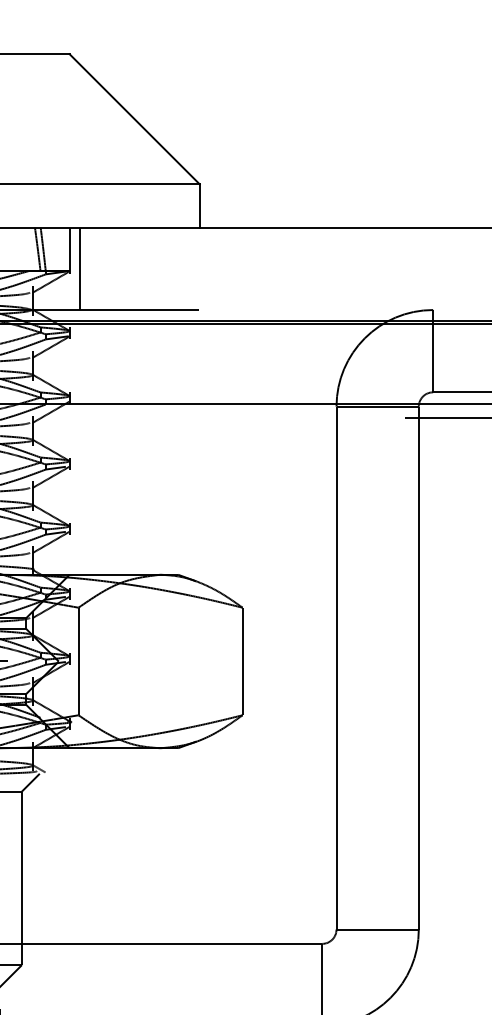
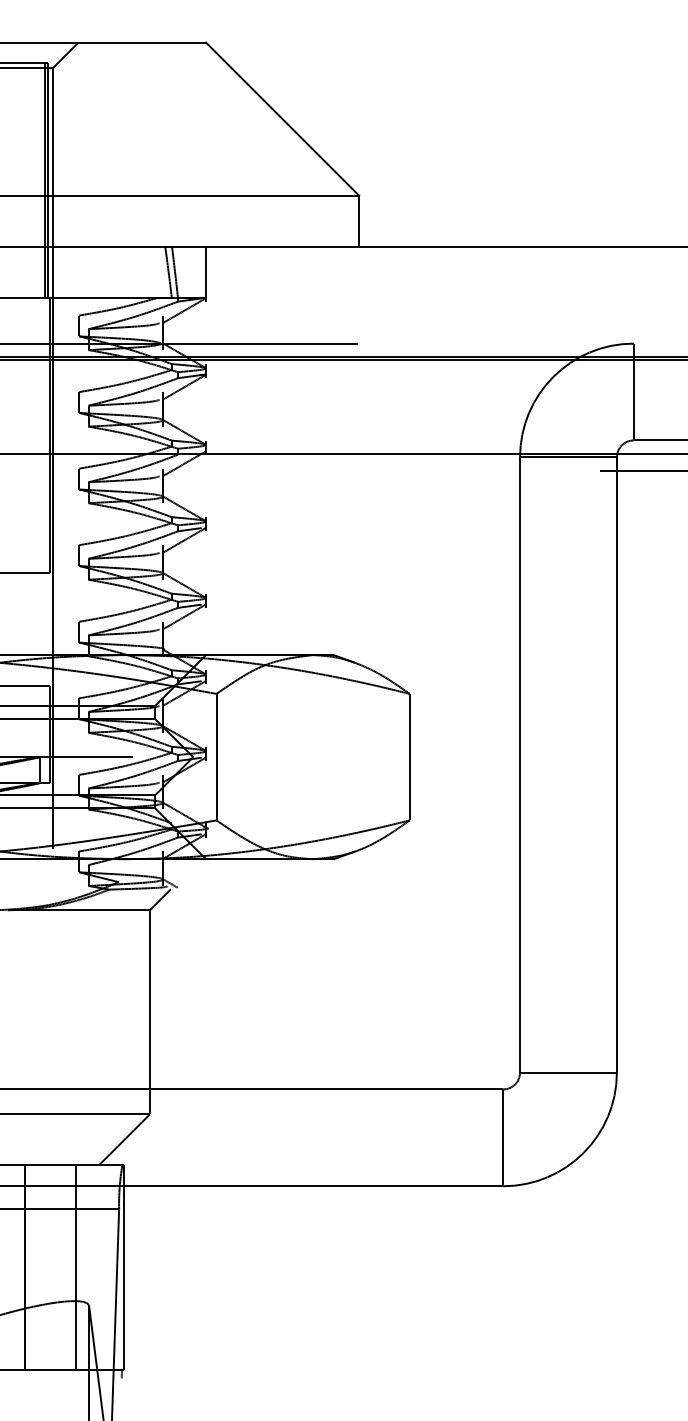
line: (80, 268) -> (218, 294), removed

